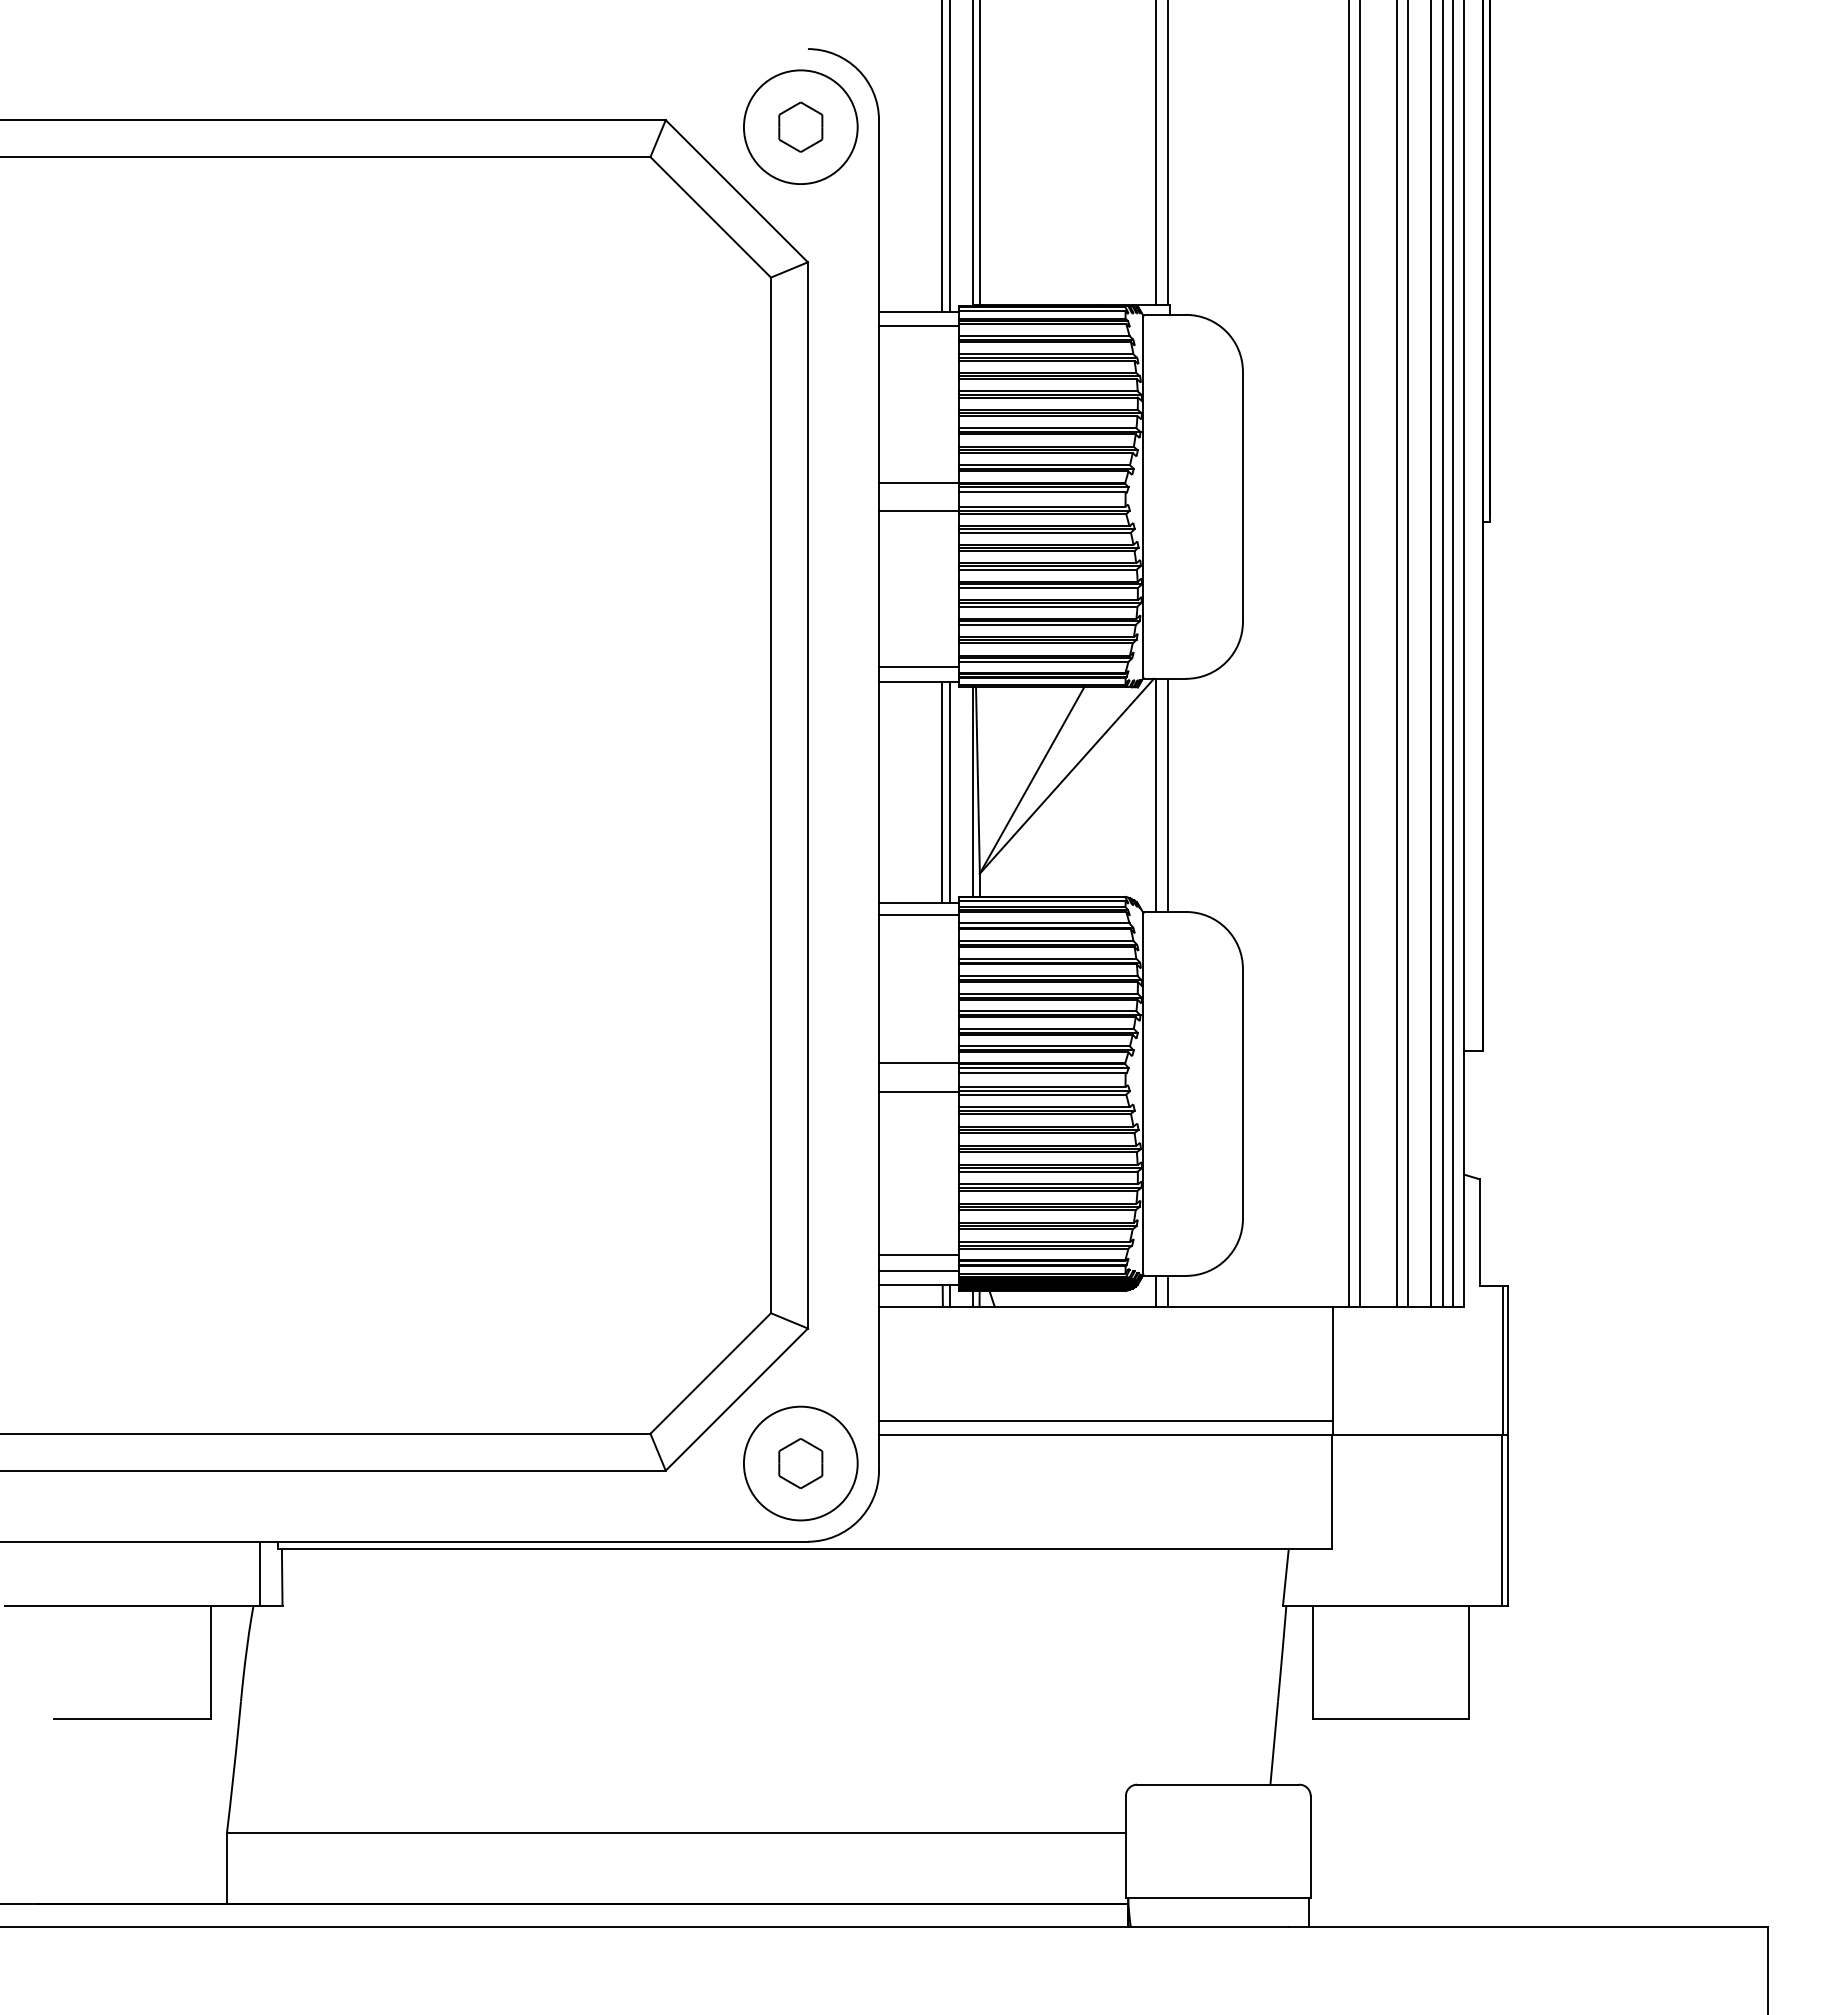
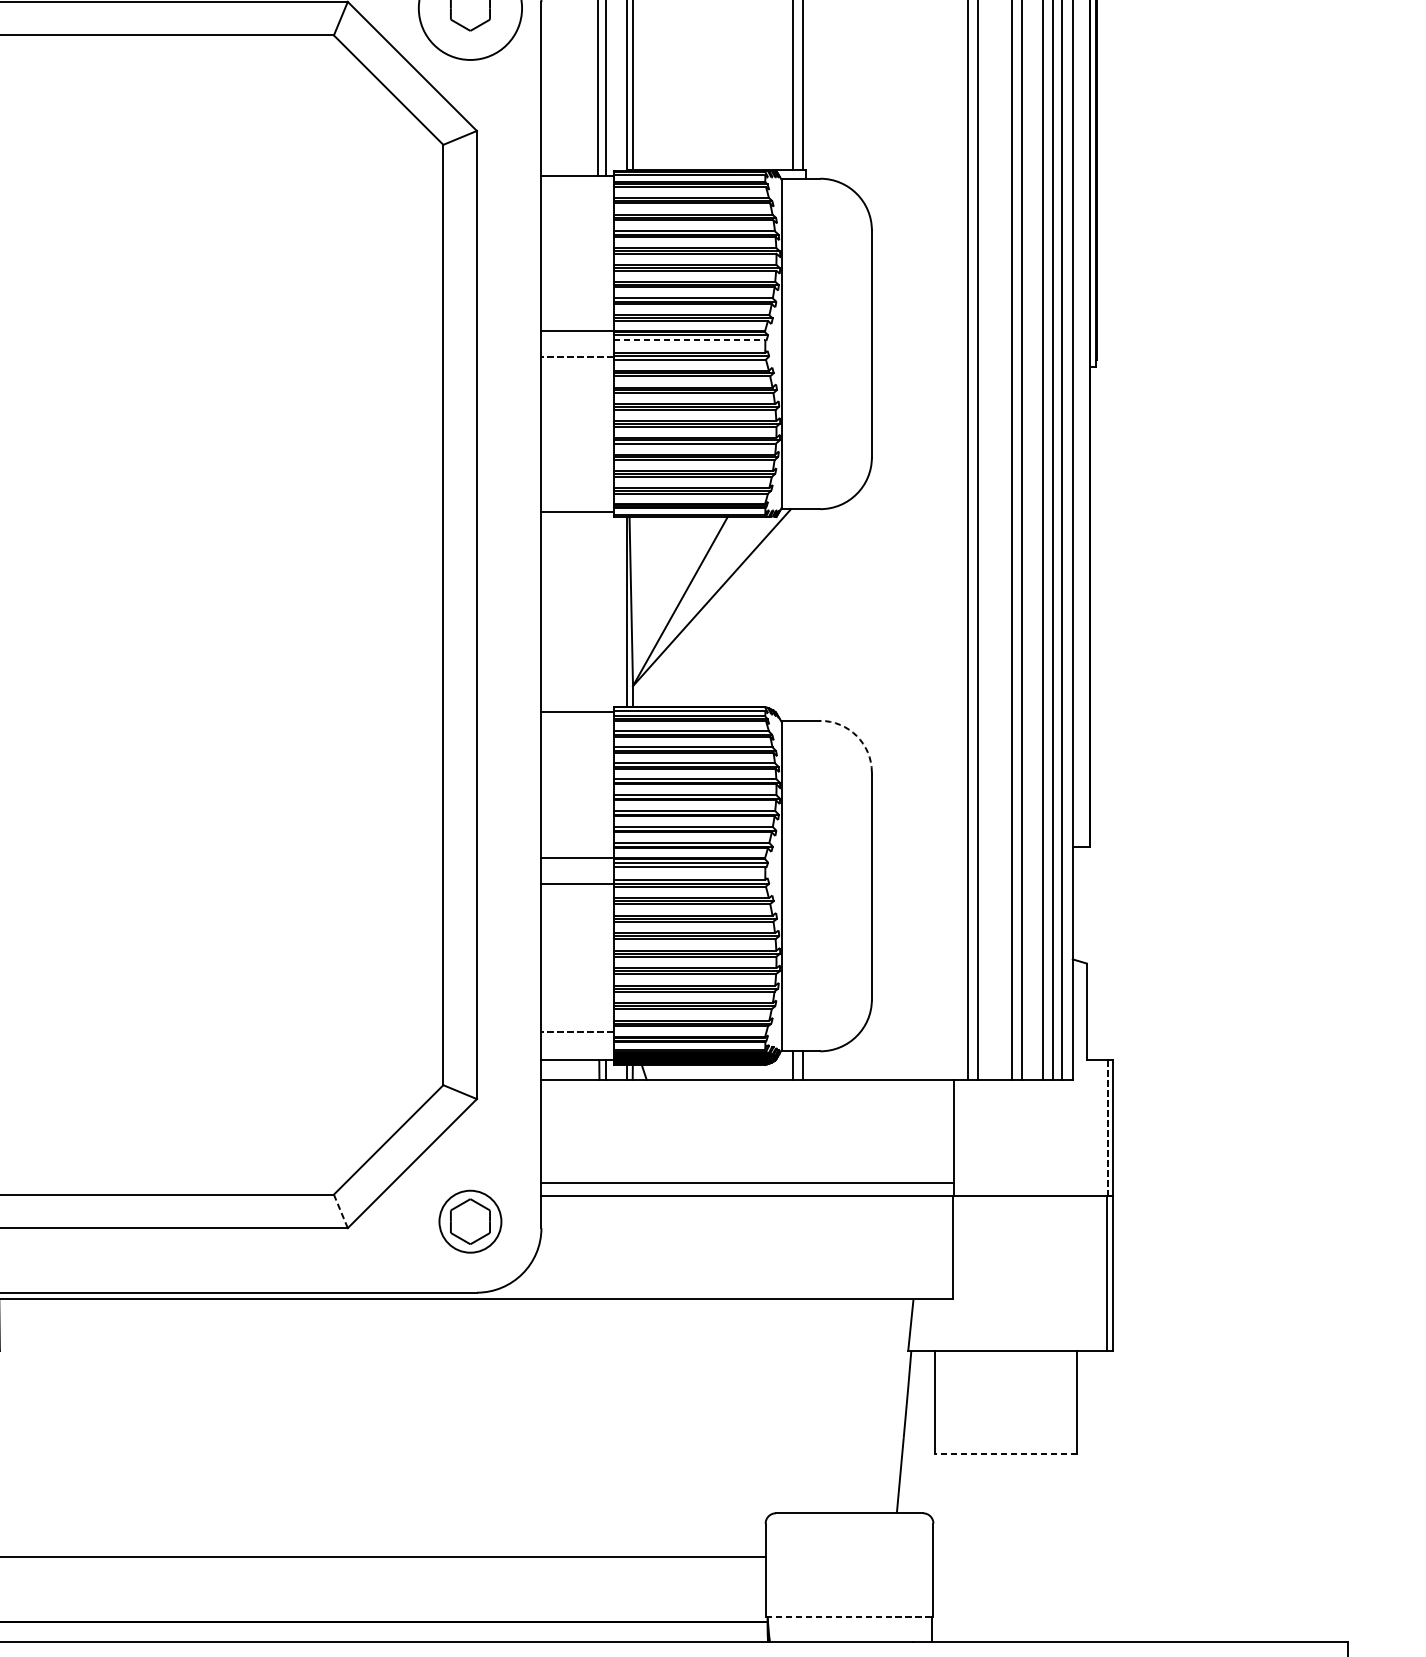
line: (918, 326) -> (577, 189), removed
line: (1042, 492) -> (689, 339), solid -> dashed
line: (918, 511) -> (577, 357), solid -> dashed
line: (918, 667) -> (577, 498), removed
line: (941, 791) -> (598, 611), removed
line: (950, 791) -> (606, 611), removed
line: (1156, 794) -> (793, 614), removed
line: (1167, 794) -> (803, 614), removed
line: (918, 914) -> (577, 723), removed
arc: (1226, 928) -> (856, 735), solid -> dashed
line: (918, 1254) -> (577, 1031), solid -> dashed
line: (918, 1271) -> (577, 1047), removed
line: (1502, 1360) -> (1107, 1128), solid -> dashed
line: (658, 1452) -> (341, 1211), solid -> dashed
circle: (800, 1463) -> (470, 1221), size x0.6
line: (1390, 1719) -> (1005, 1454), solid -> dashed
line: (1218, 1898) -> (849, 1616), solid -> dashed

